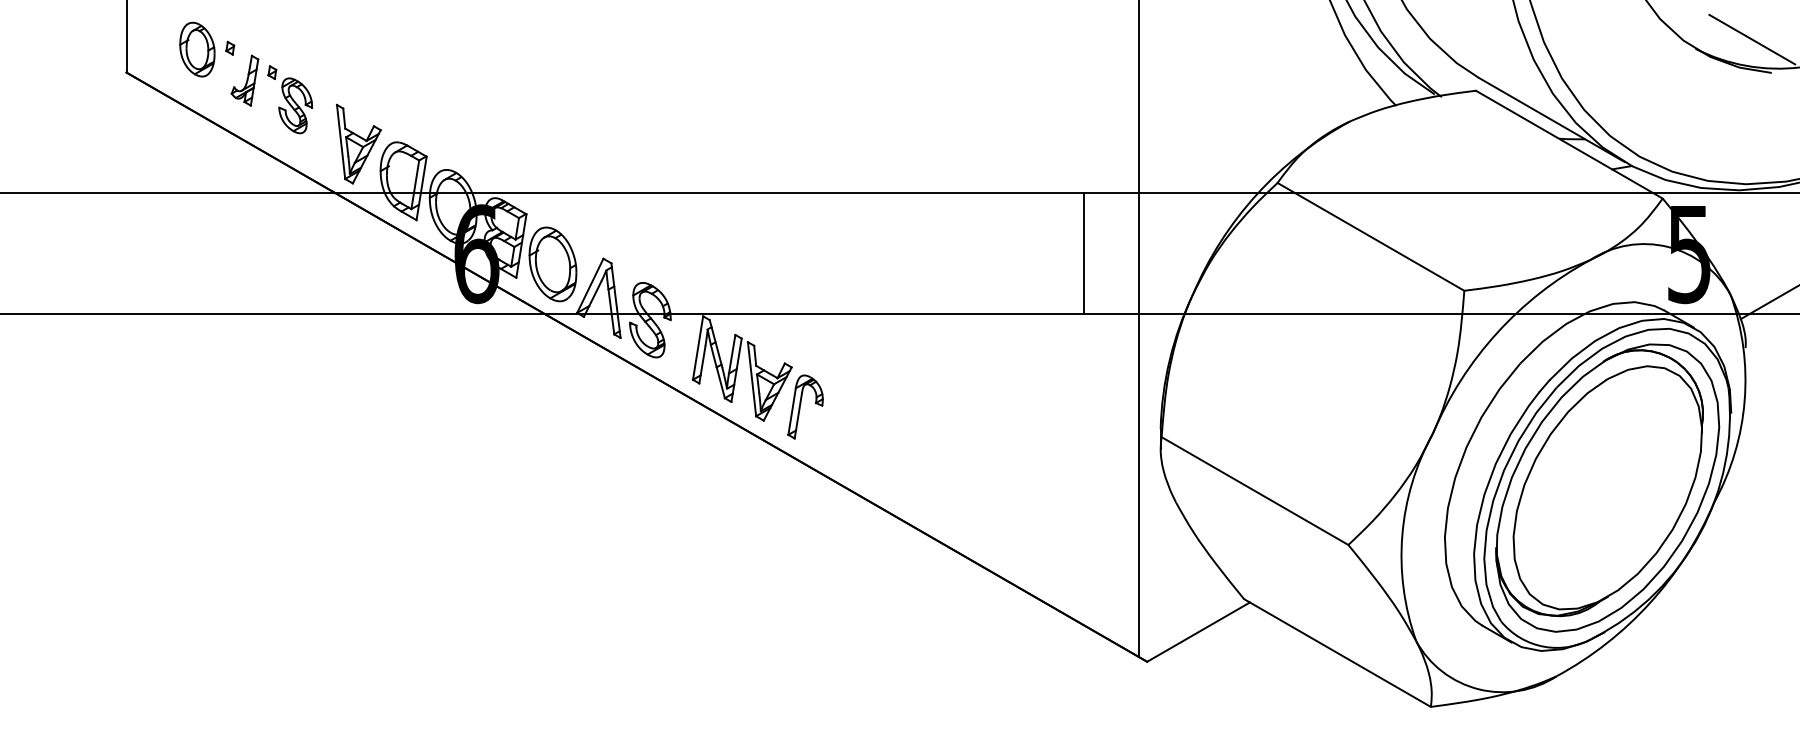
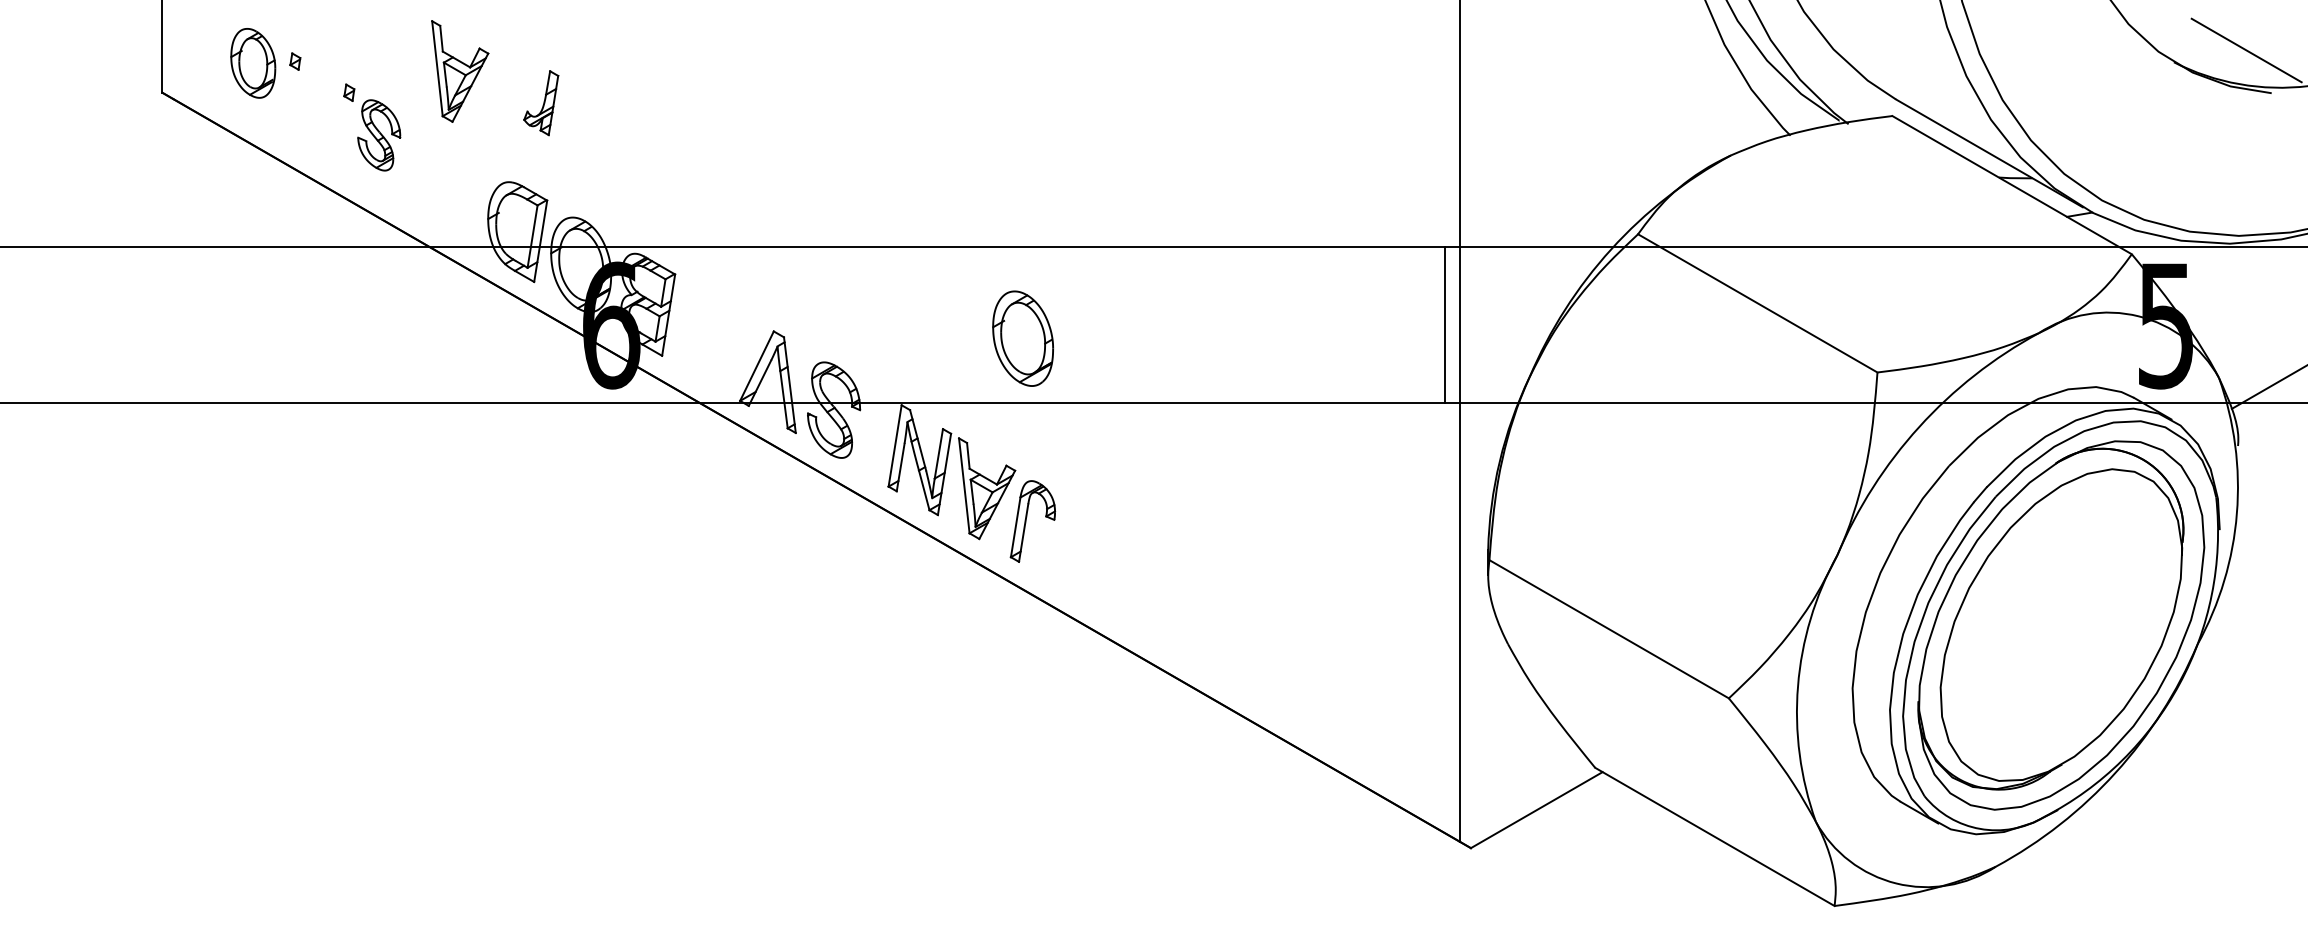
part: (245, 80) -> (541, 103), moved
part: (359, 144) -> (460, 71), moved
line: (1084, 253) -> (1445, 324), moved
part: (552, 264) -> (1022, 338), moved

